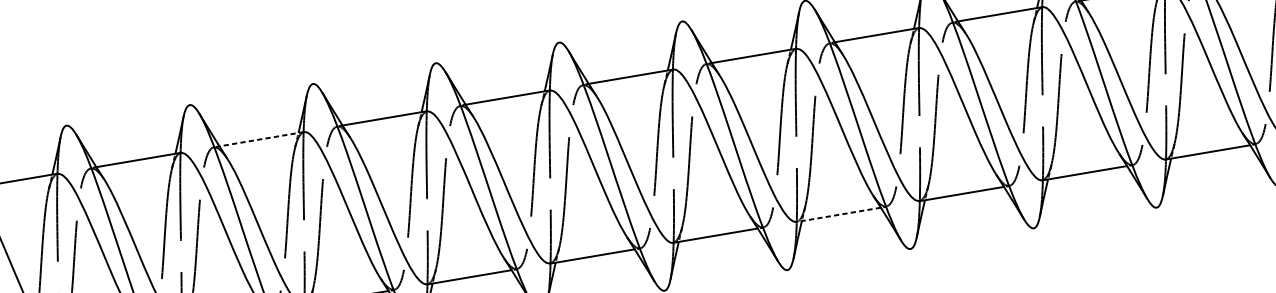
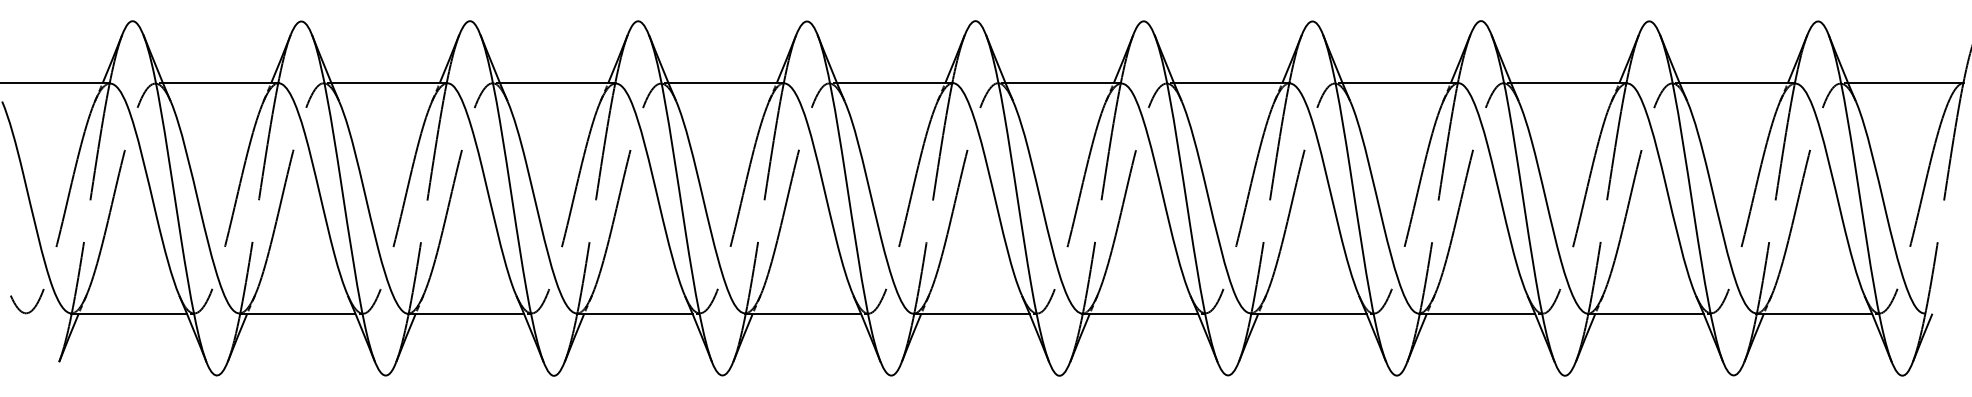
line: (261, 139) -> (389, 83), dashed -> solid
line: (838, 214) -> (1140, 313), dashed -> solid

